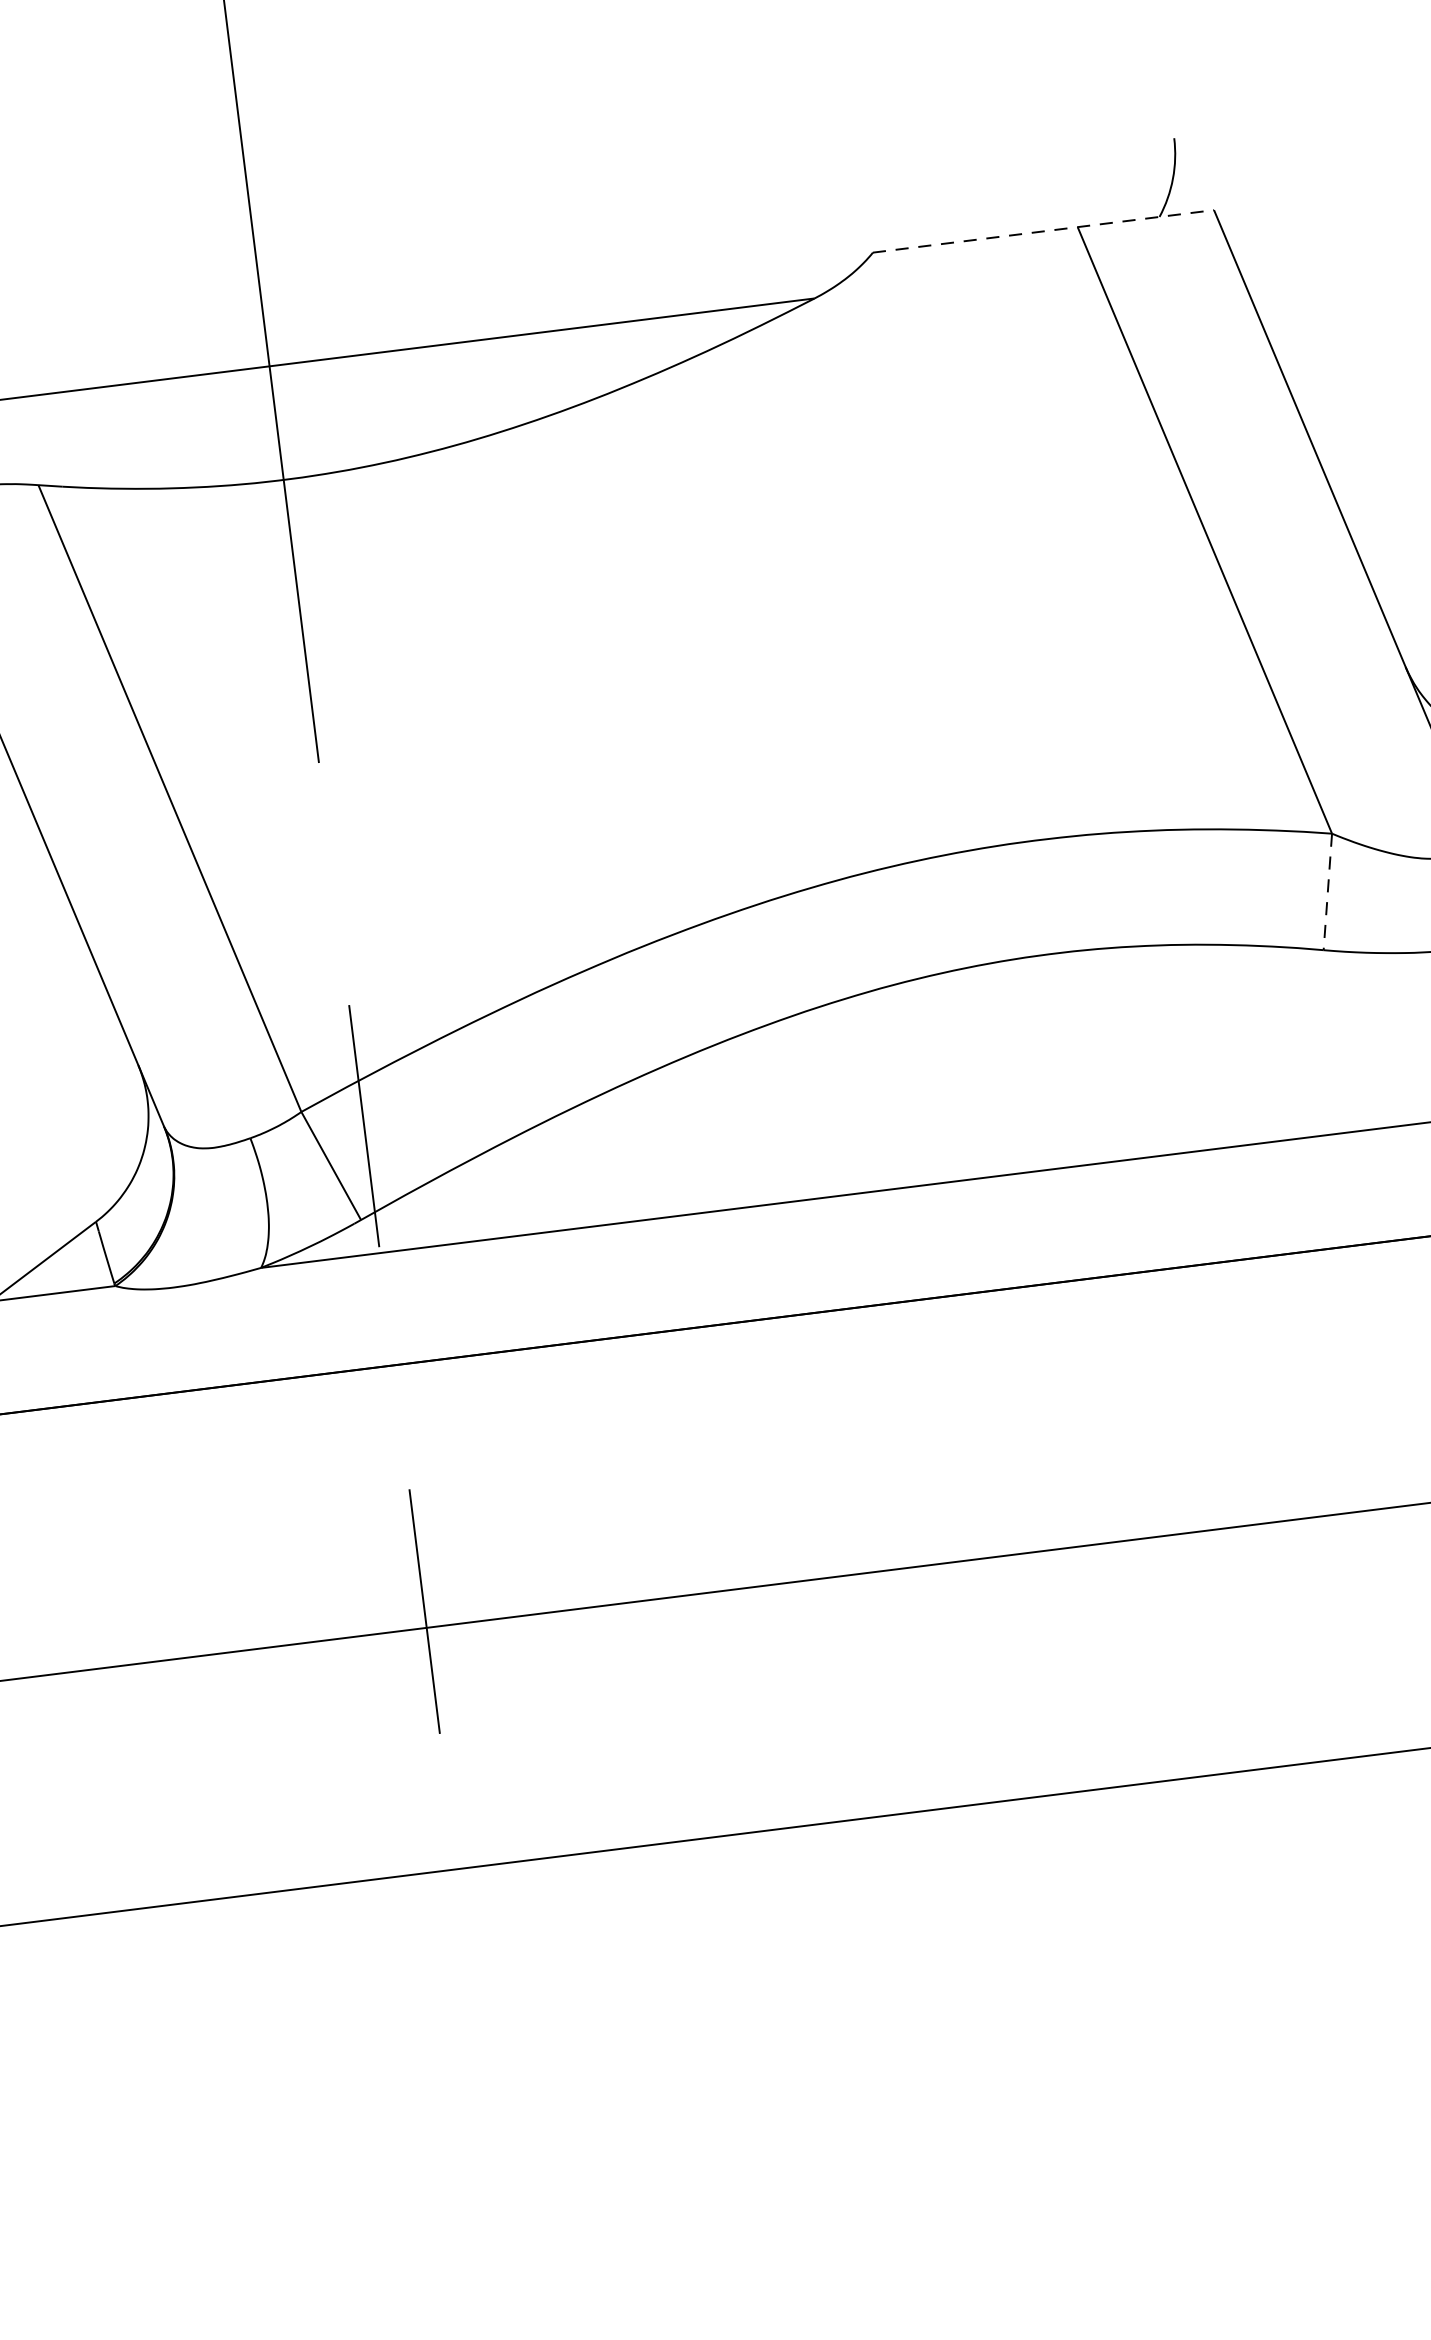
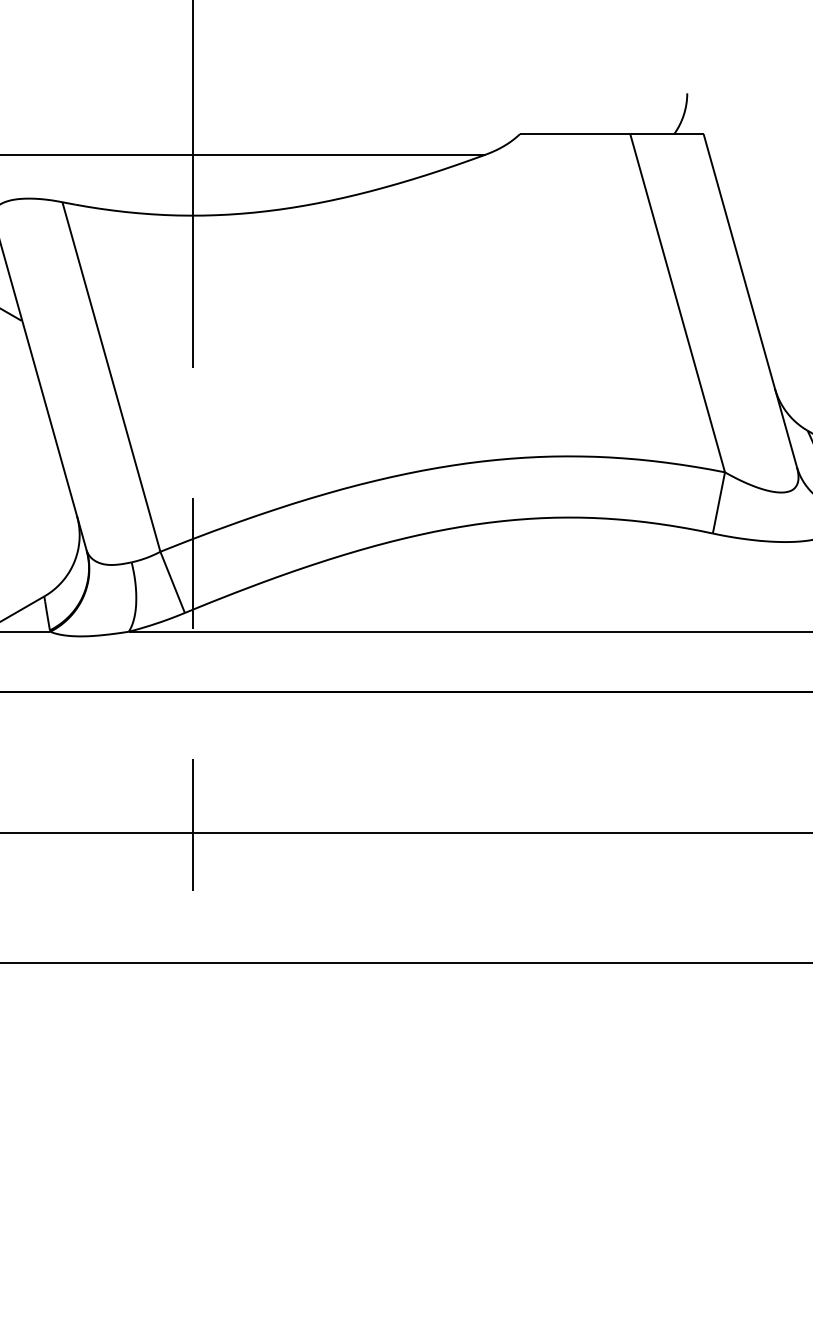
line: (1042, 232) -> (611, 134), dashed -> solid
line: (1327, 893) -> (718, 503), dashed -> solid

